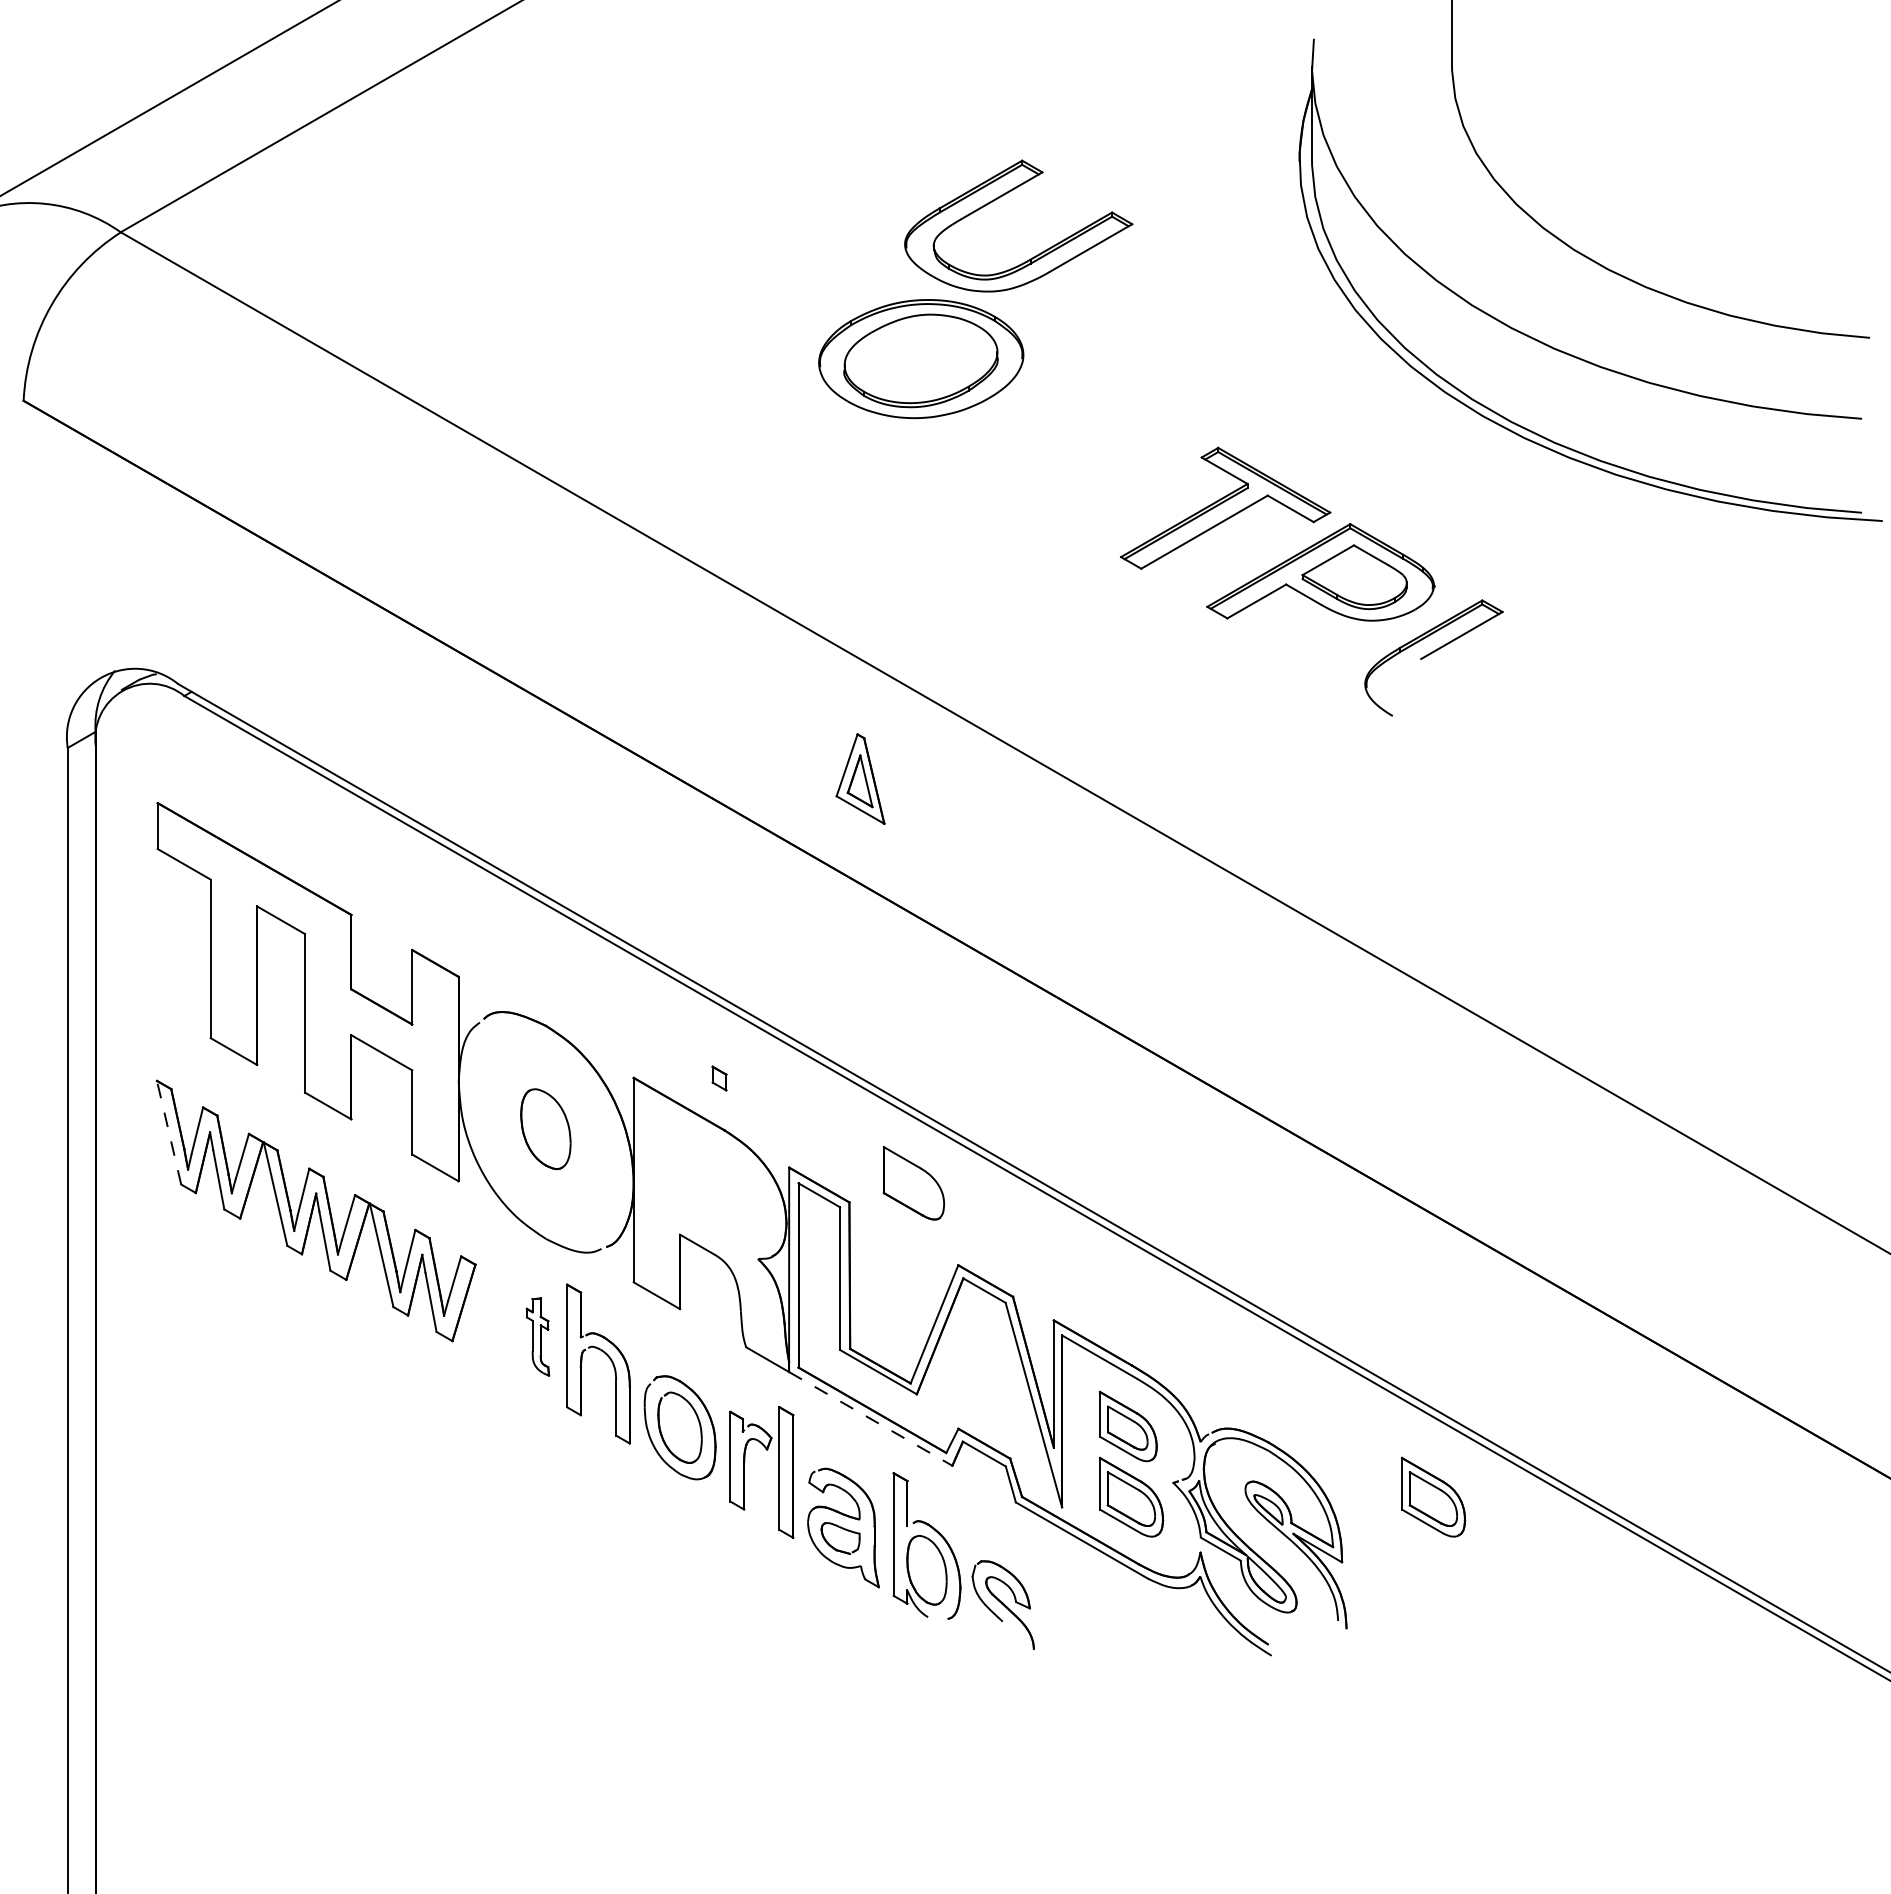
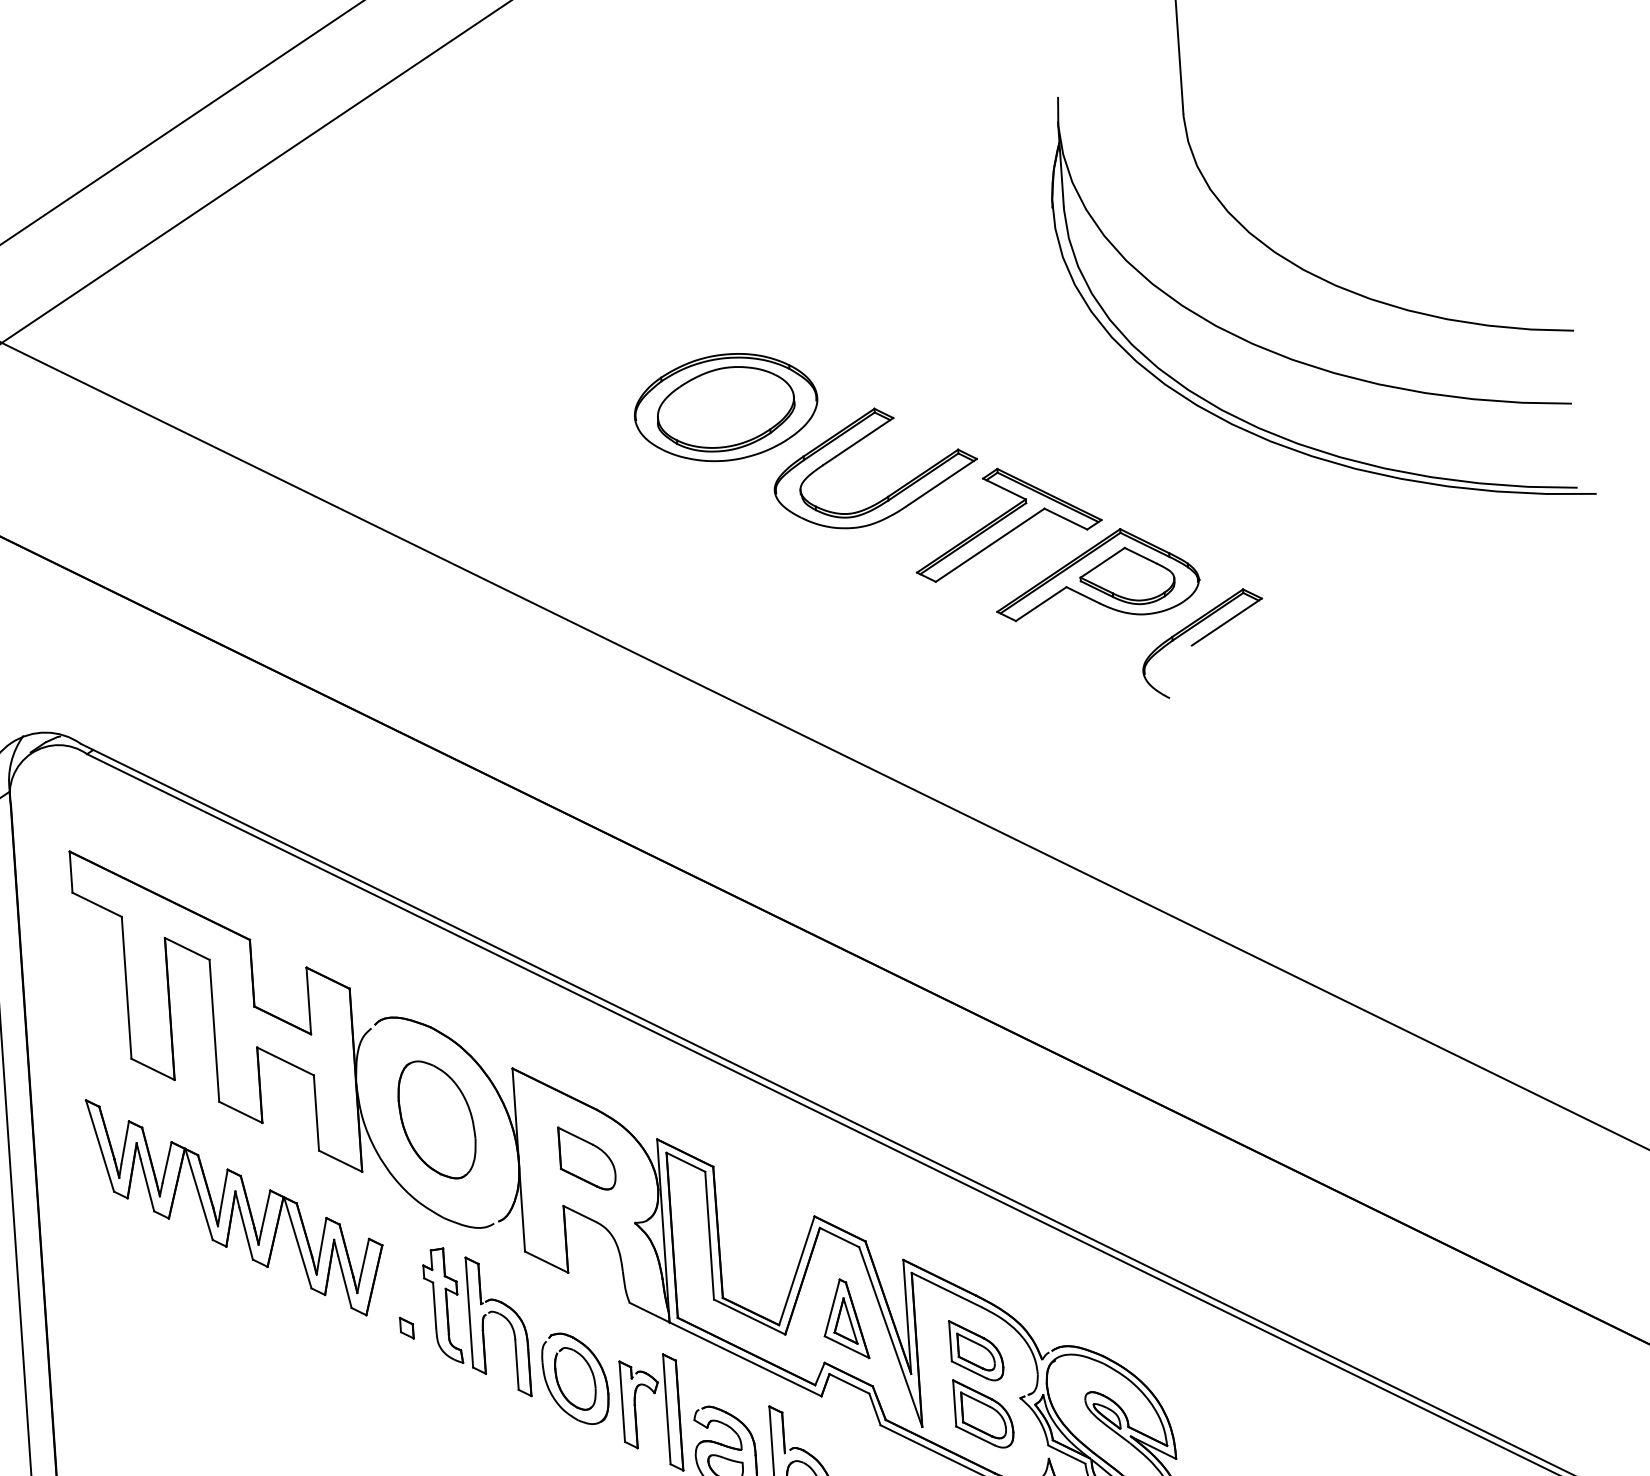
part: (1001, 197) -> (858, 443), moved
part: (860, 778) -> (845, 1318), moved
part: (719, 1078) -> (406, 1328), moved
part: (545, 1128) -> (436, 1119), size x1.67
line: (169, 1132) -> (100, 1145), dashed -> solid
part: (913, 1183) -> (586, 1158), moved
part: (537, 1336) -> (442, 1305), size x1.67
line: (871, 1419) -> (746, 1359), dashed -> solid
part: (1433, 1497) -> (1254, 1395), removed

